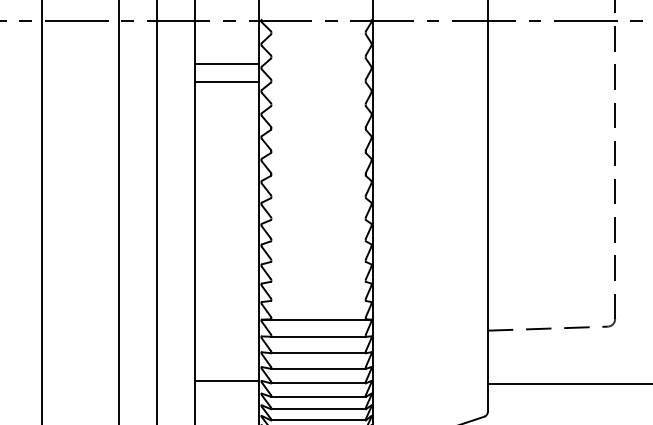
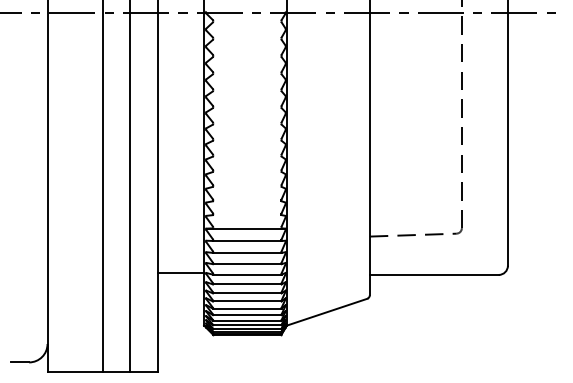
line: (227, 63) -> (181, 43), removed
line: (227, 83) -> (181, 57), removed

